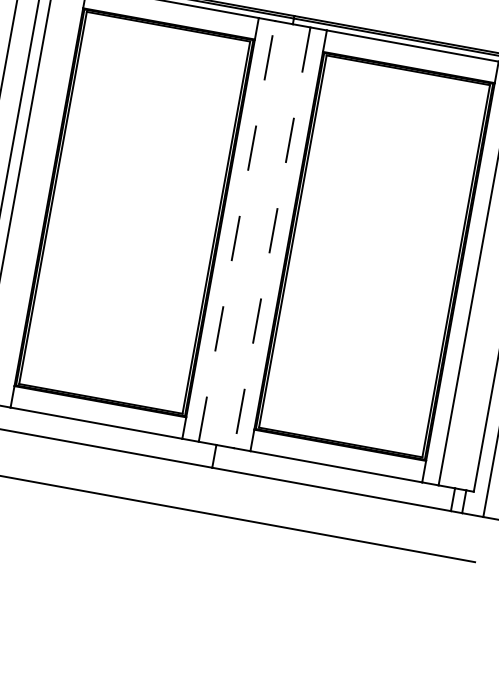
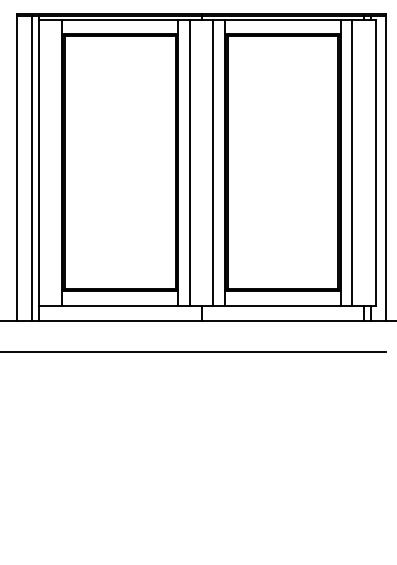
line: (237, 230) -> (189, 162), dashed -> solid
line: (272, 237) -> (213, 162), dashed -> solid

